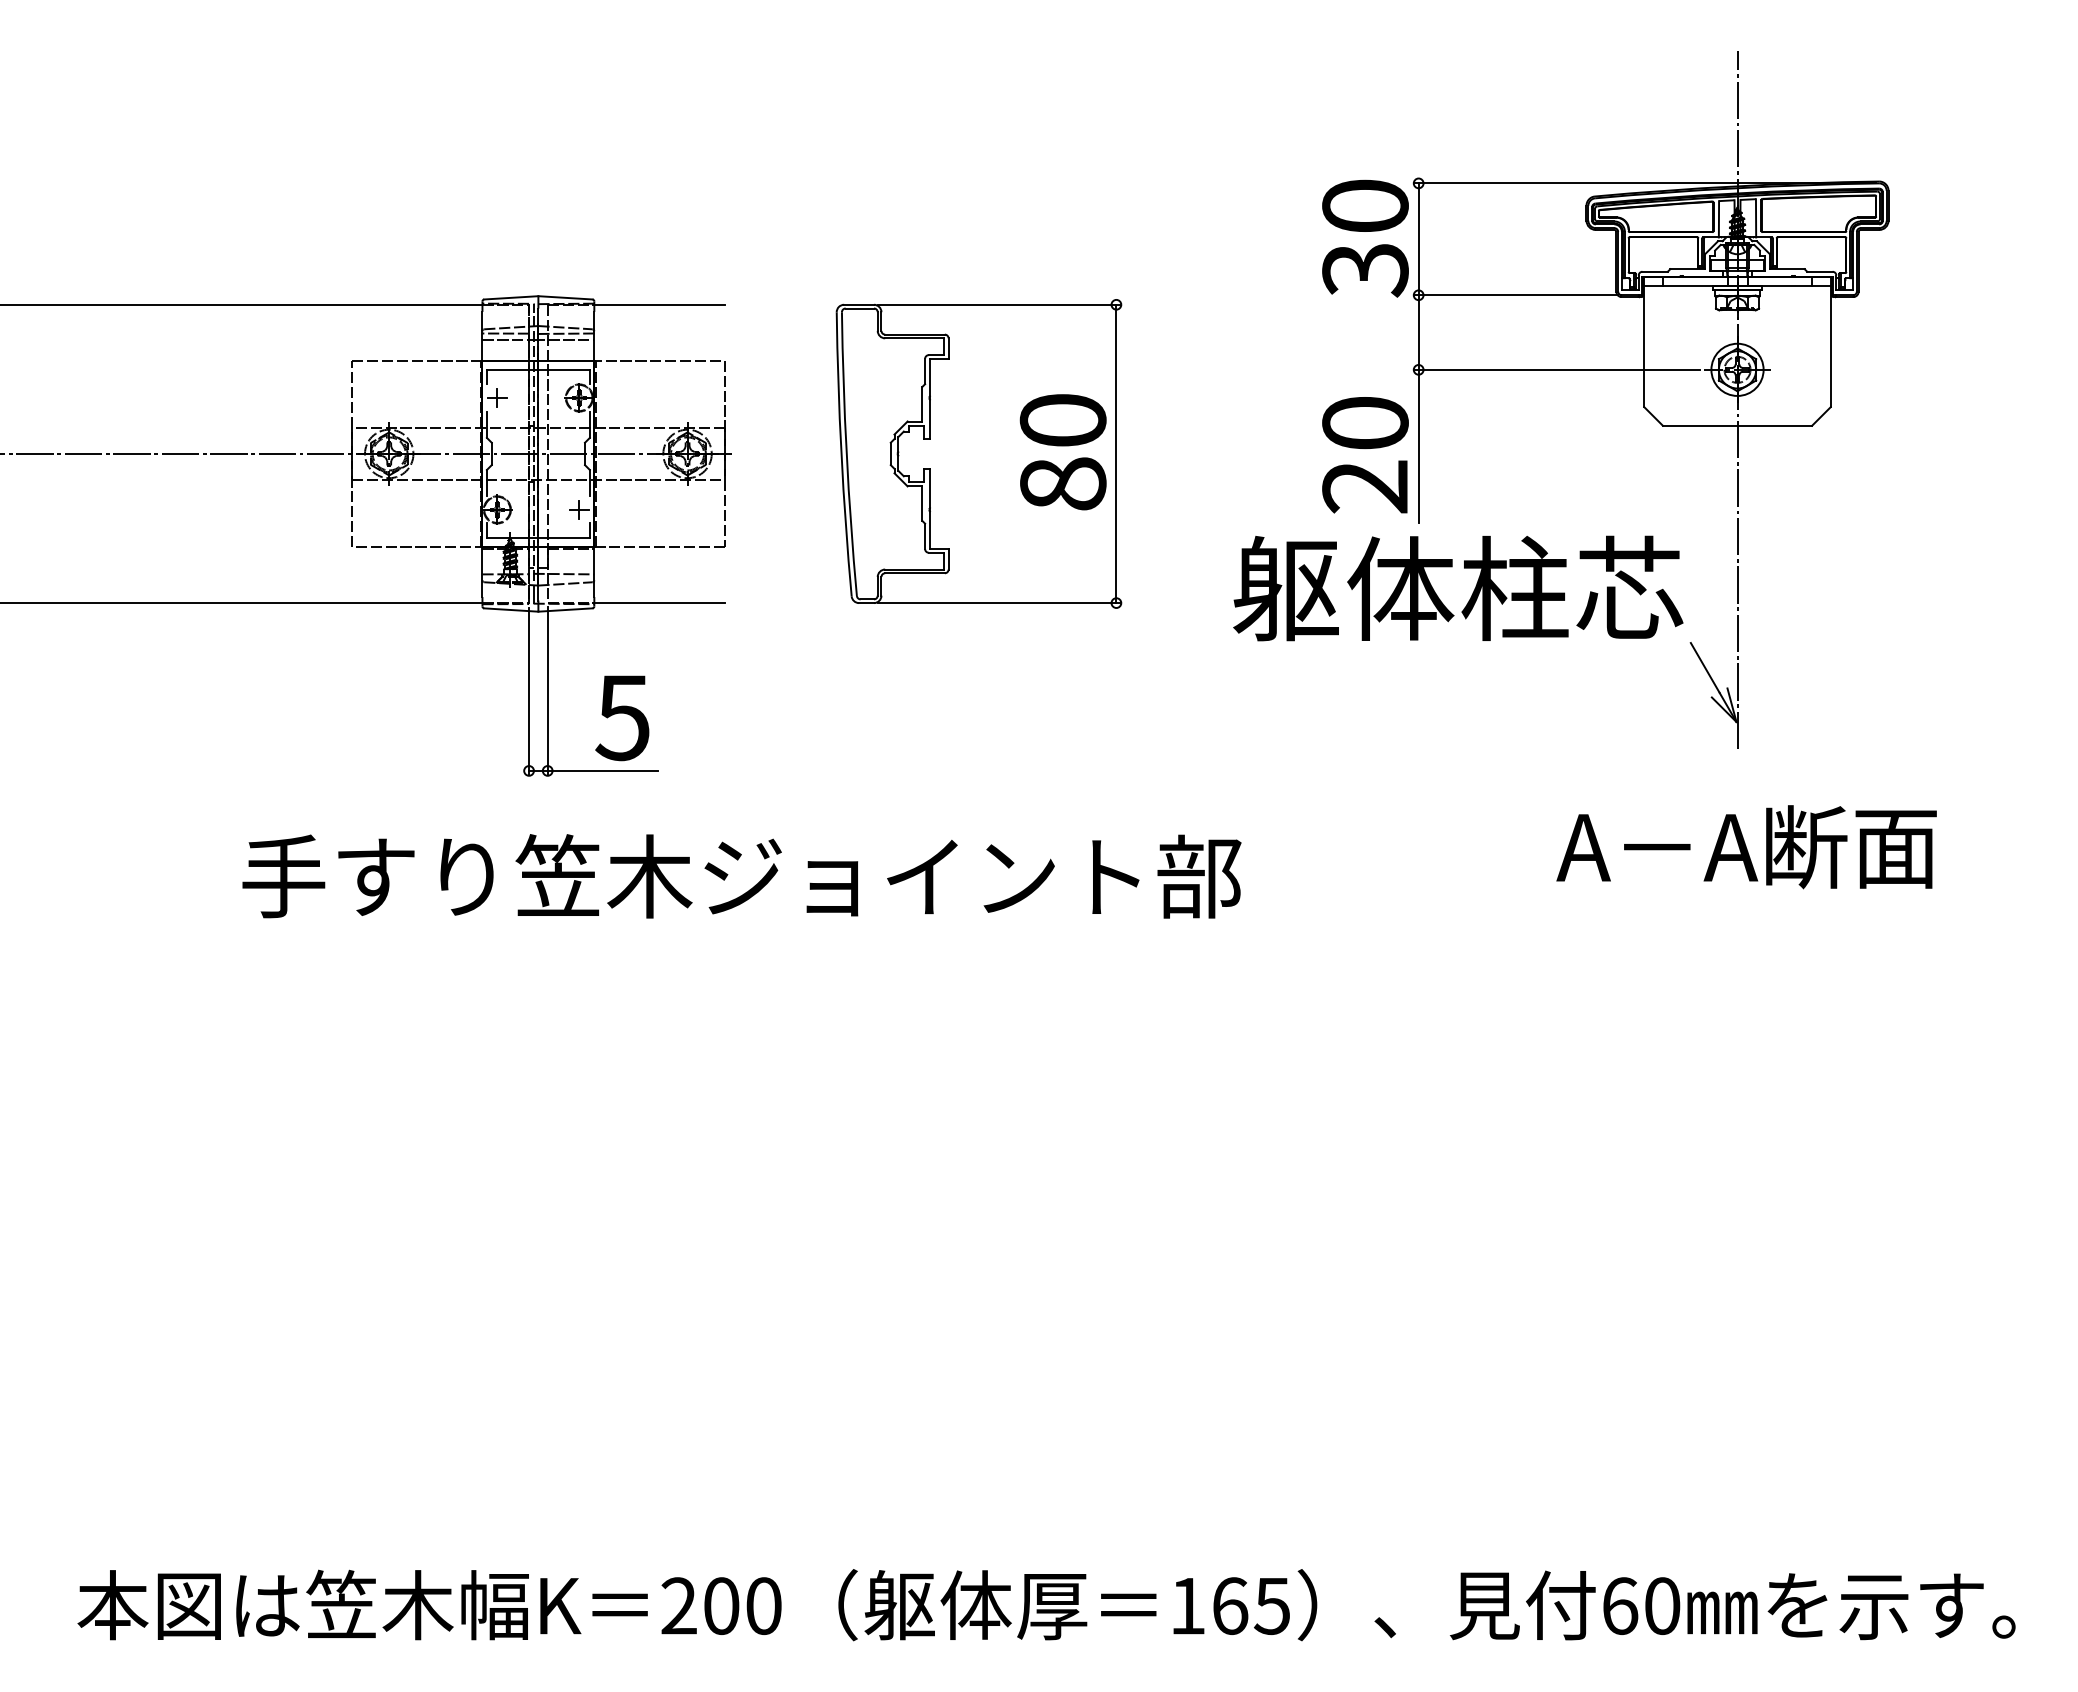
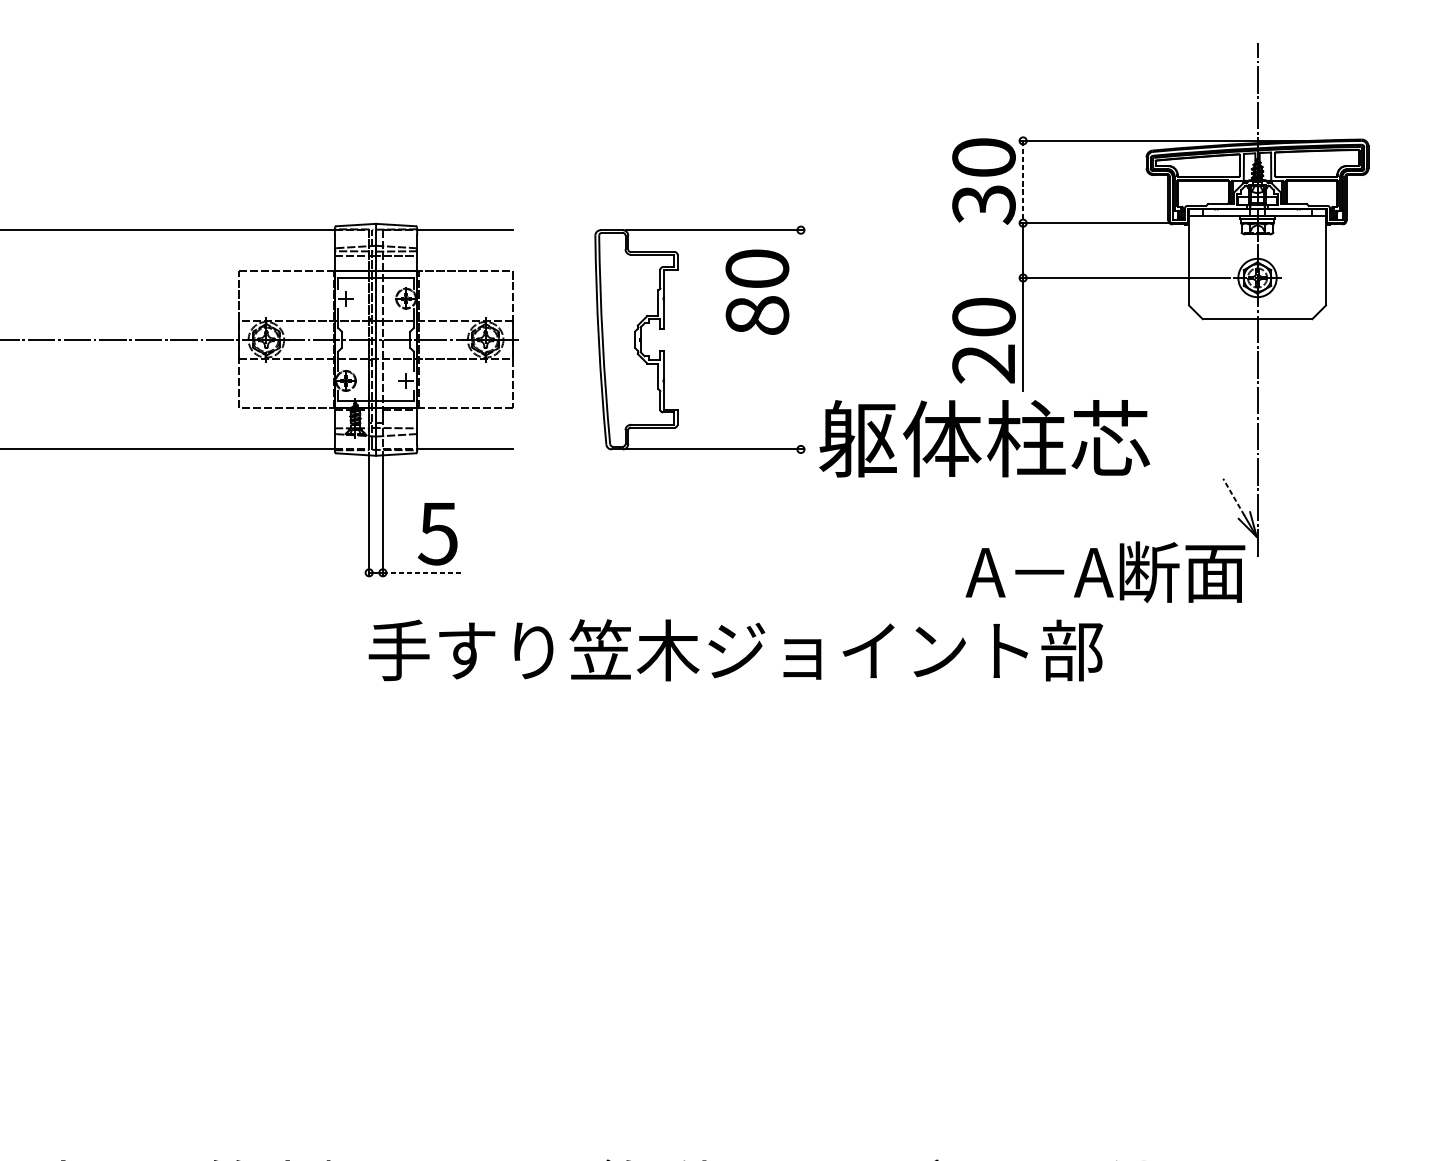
line: (1418, 239) -> (1023, 182), solid -> dashed
text: (1062, 452) -> (756, 292), moved
line: (1116, 453) -> (801, 339), removed
text: (1458, 588) -> (984, 438), moved
line: (1705, 667) -> (1233, 496), solid -> dashed
line: (603, 770) -> (423, 572), solid -> dashed
text: (1746, 847) -> (1105, 572), moved
text: (741, 876) -> (735, 650), moved

